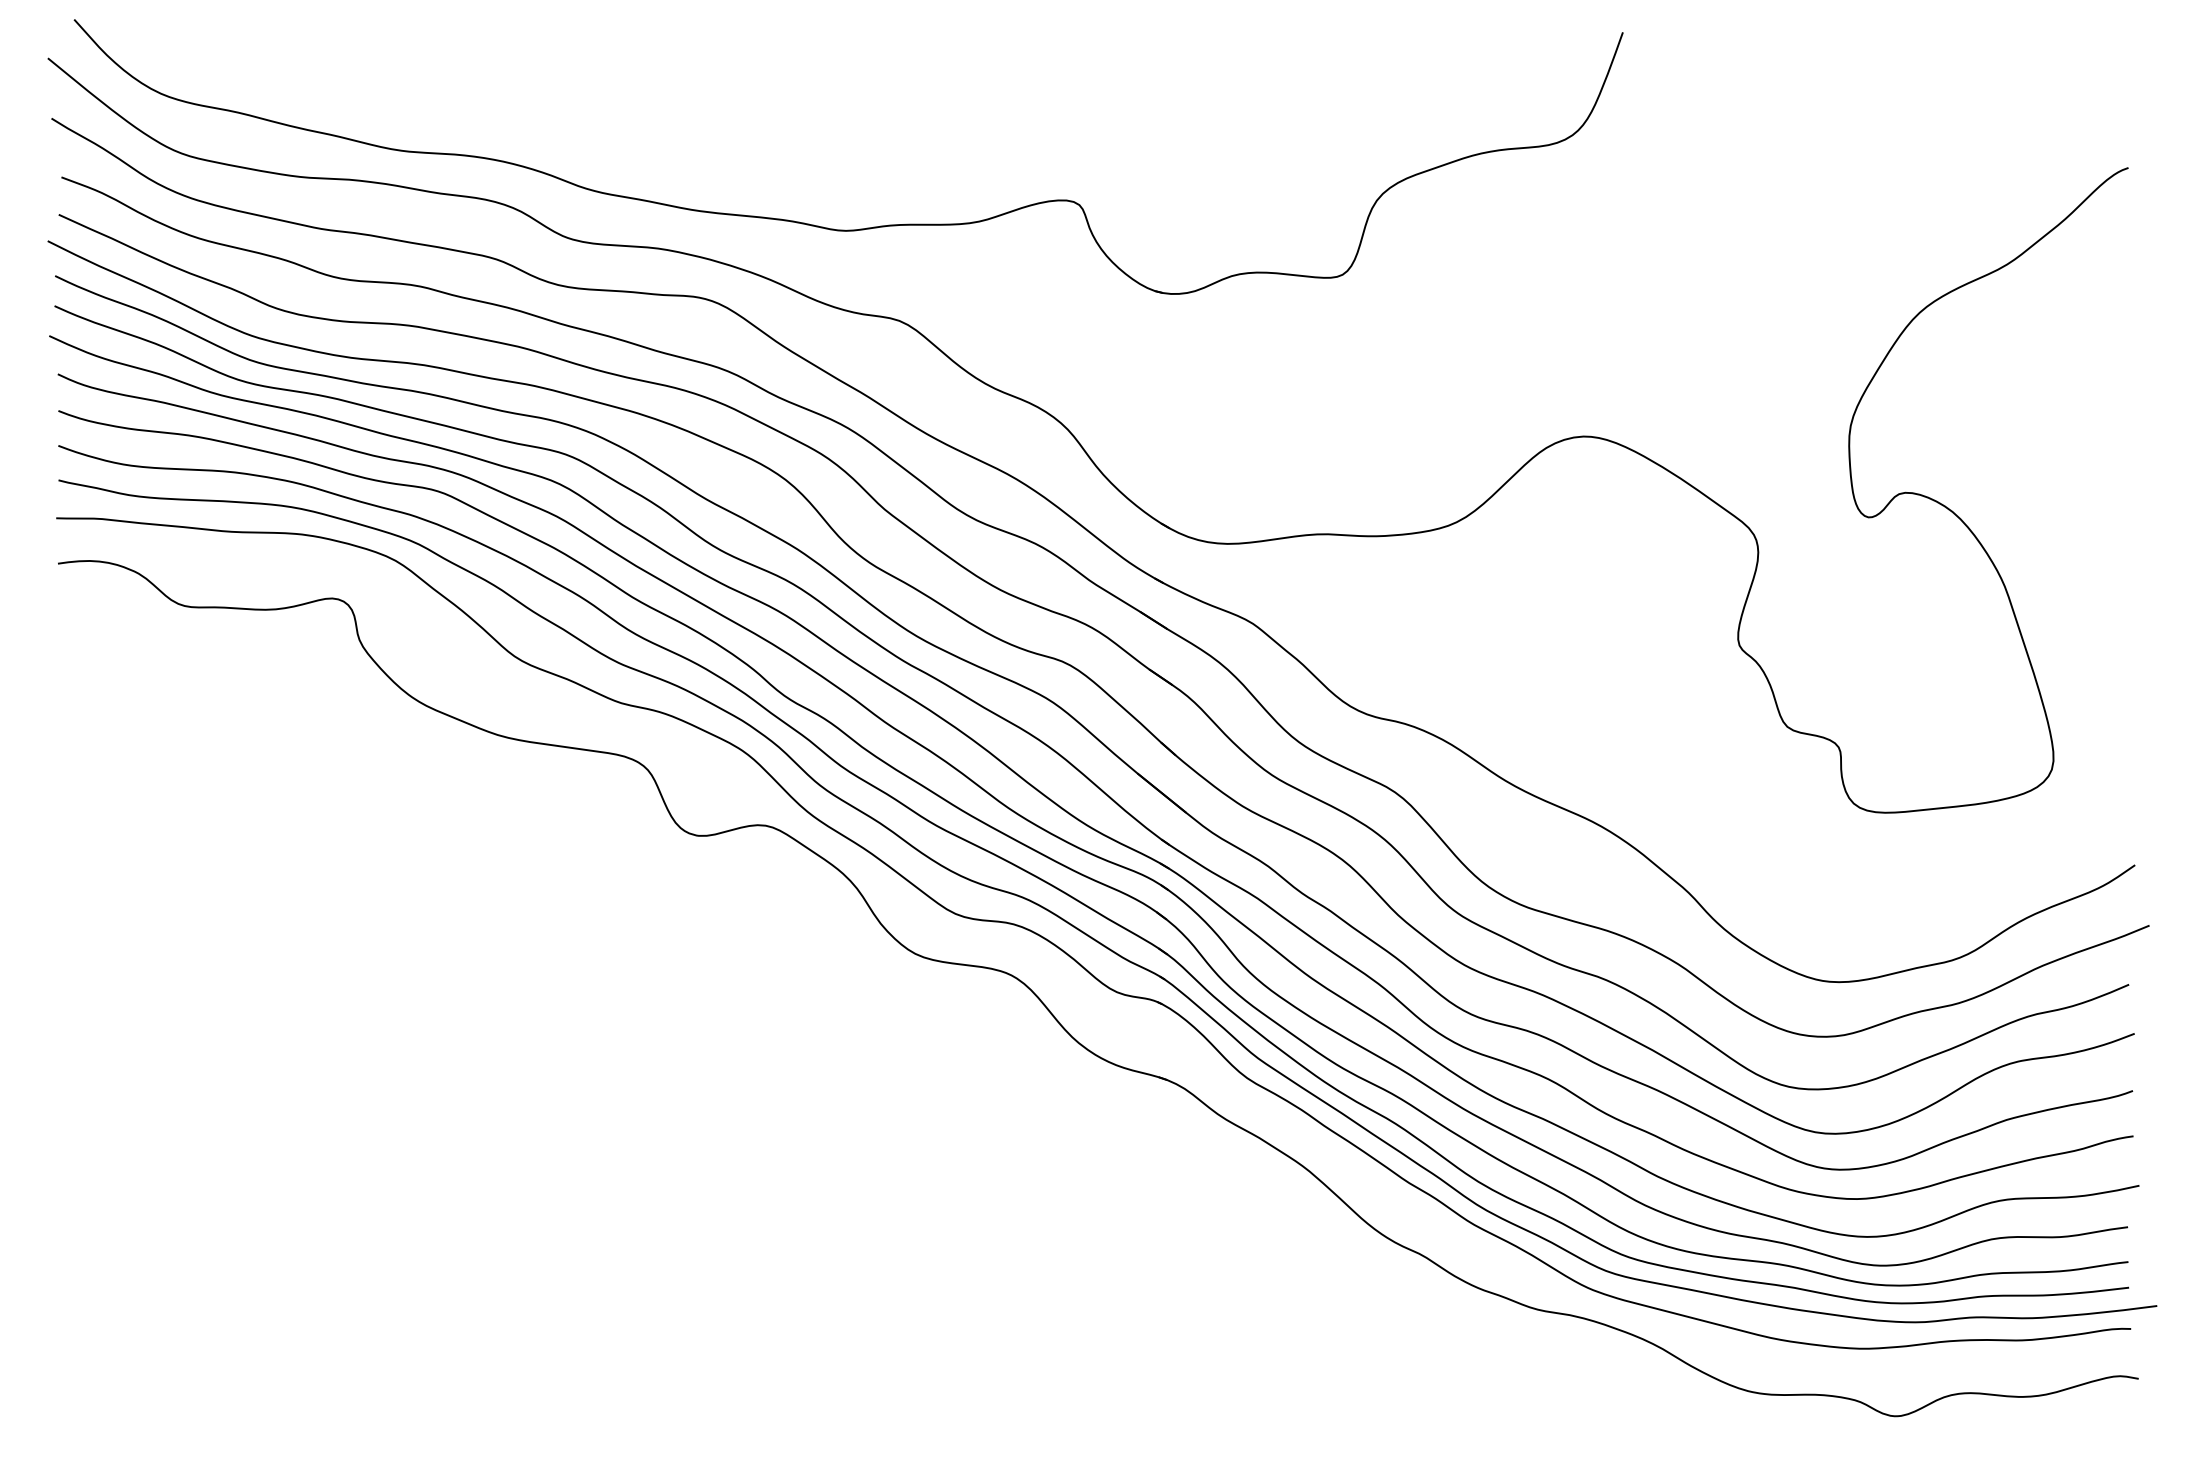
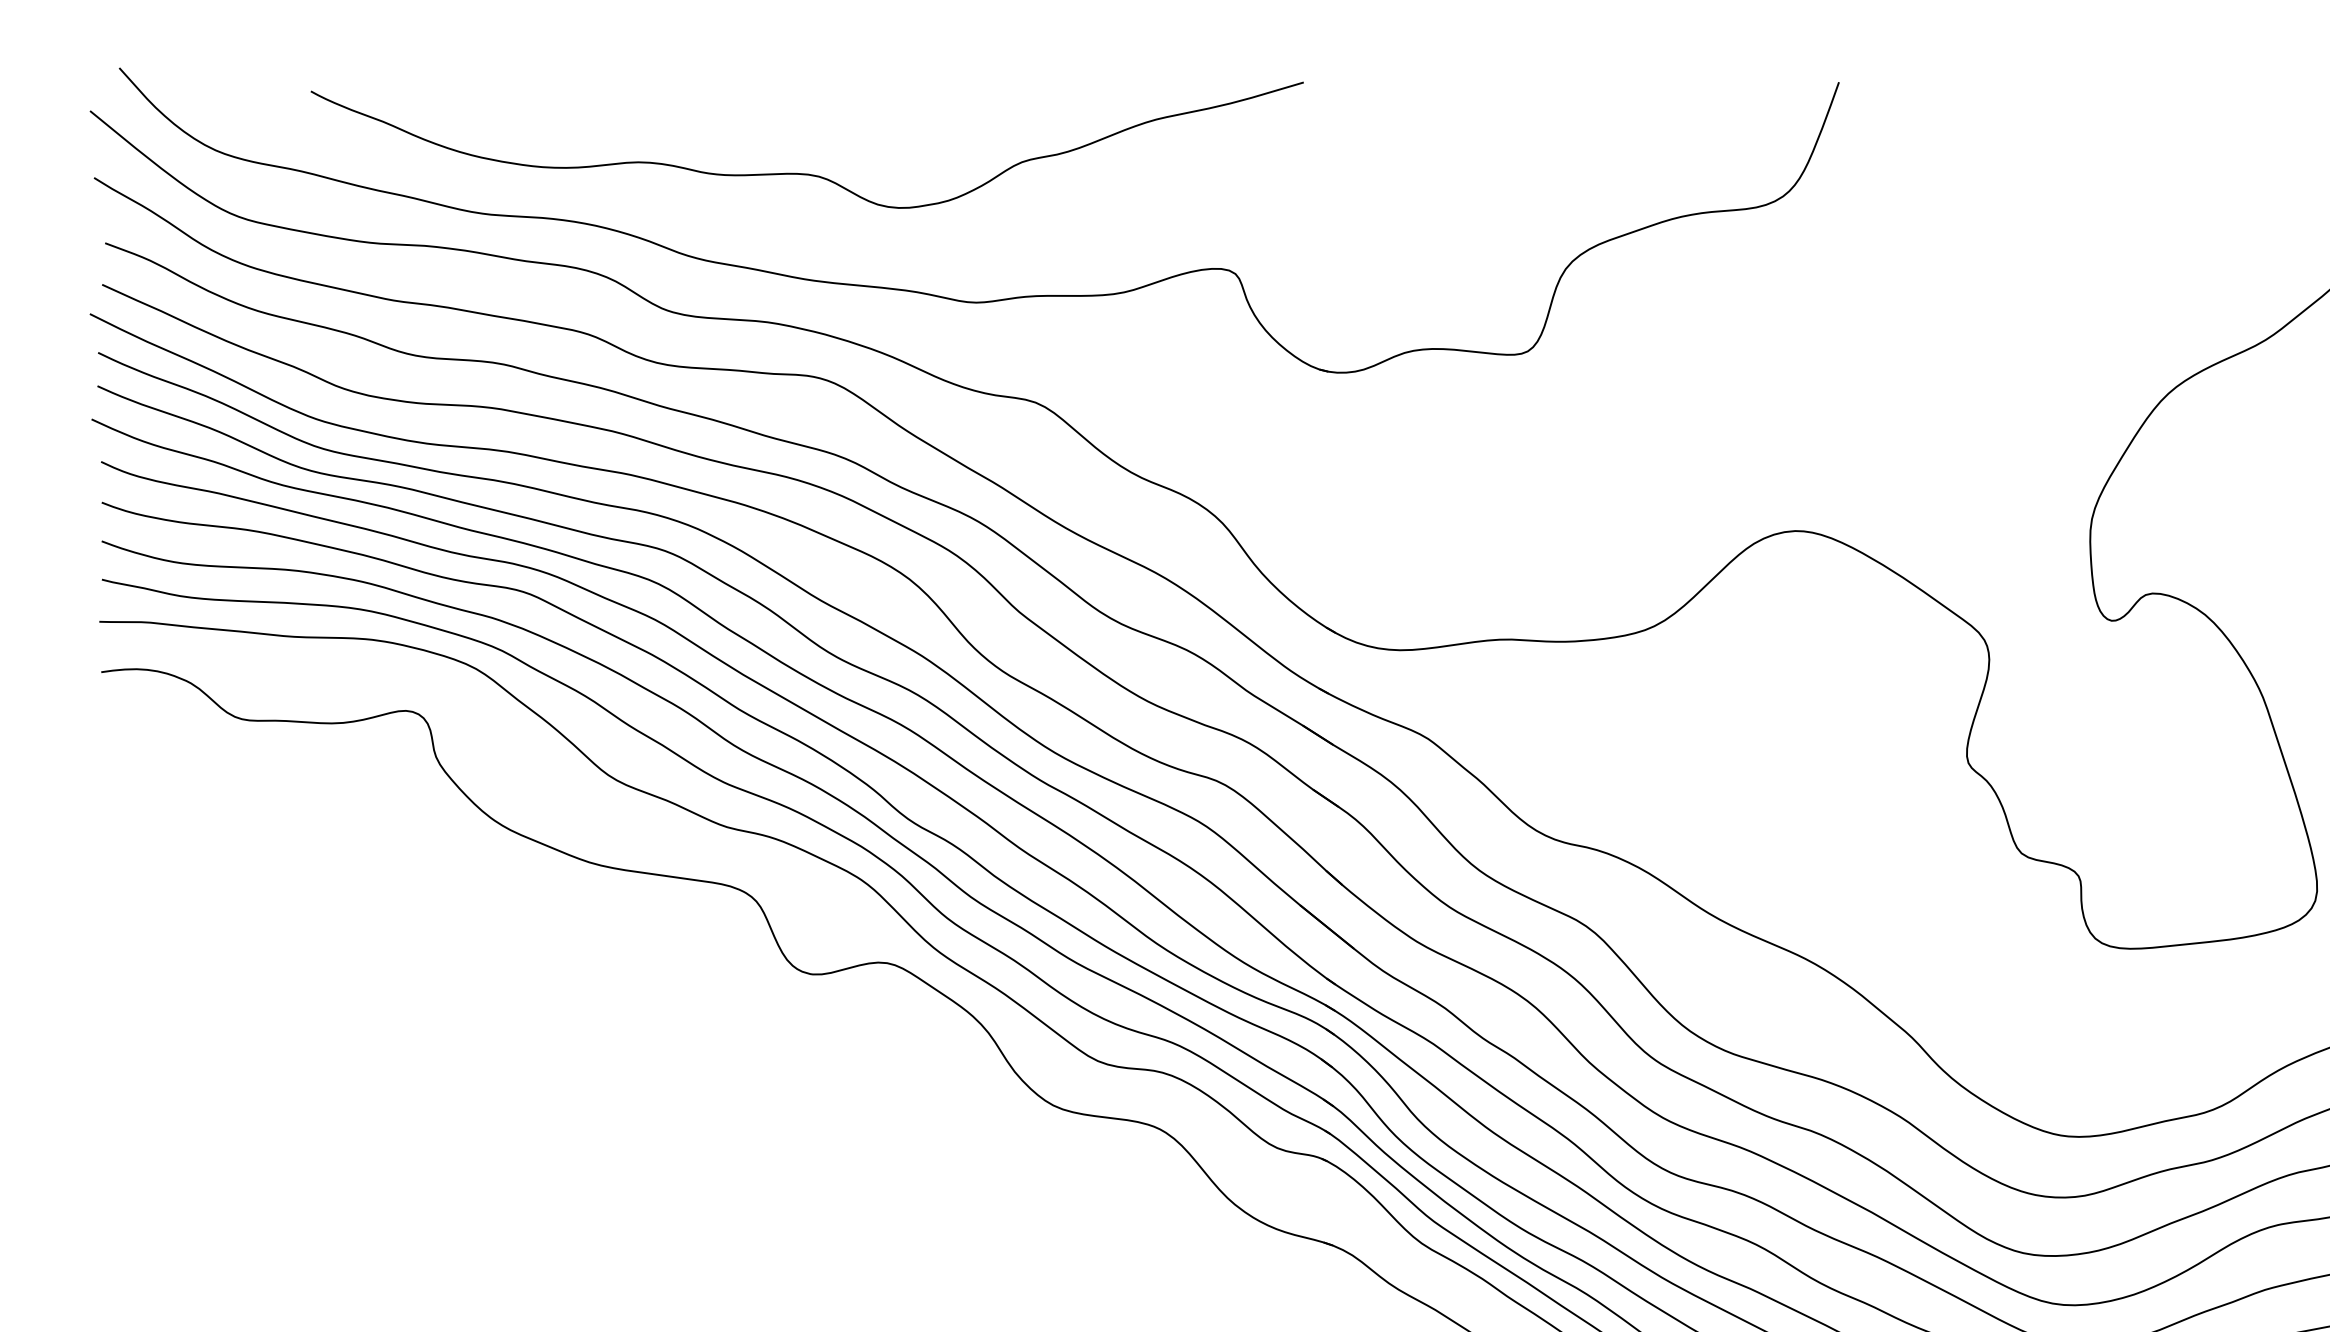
curve: (693, 114) -> (806, 173), added

